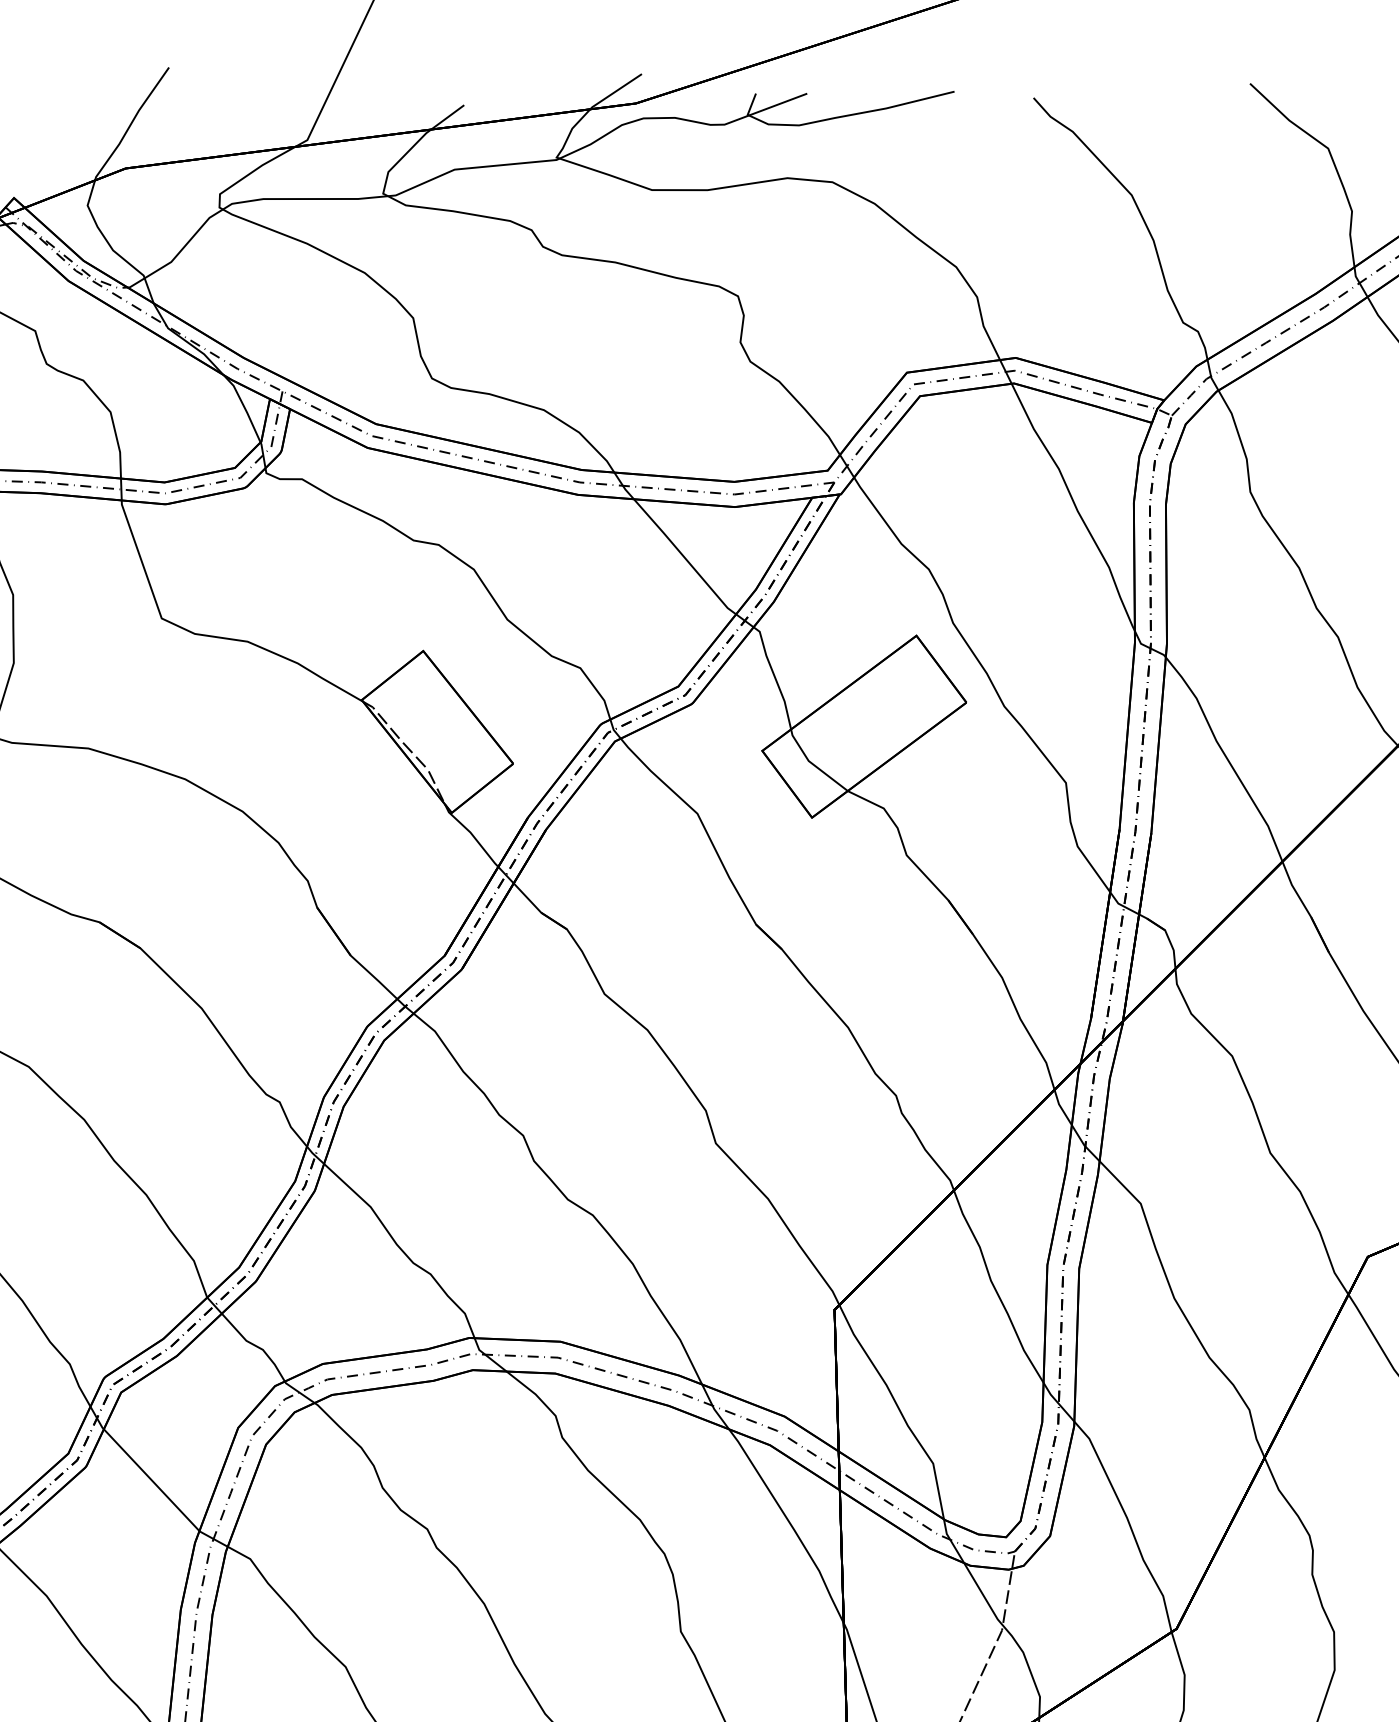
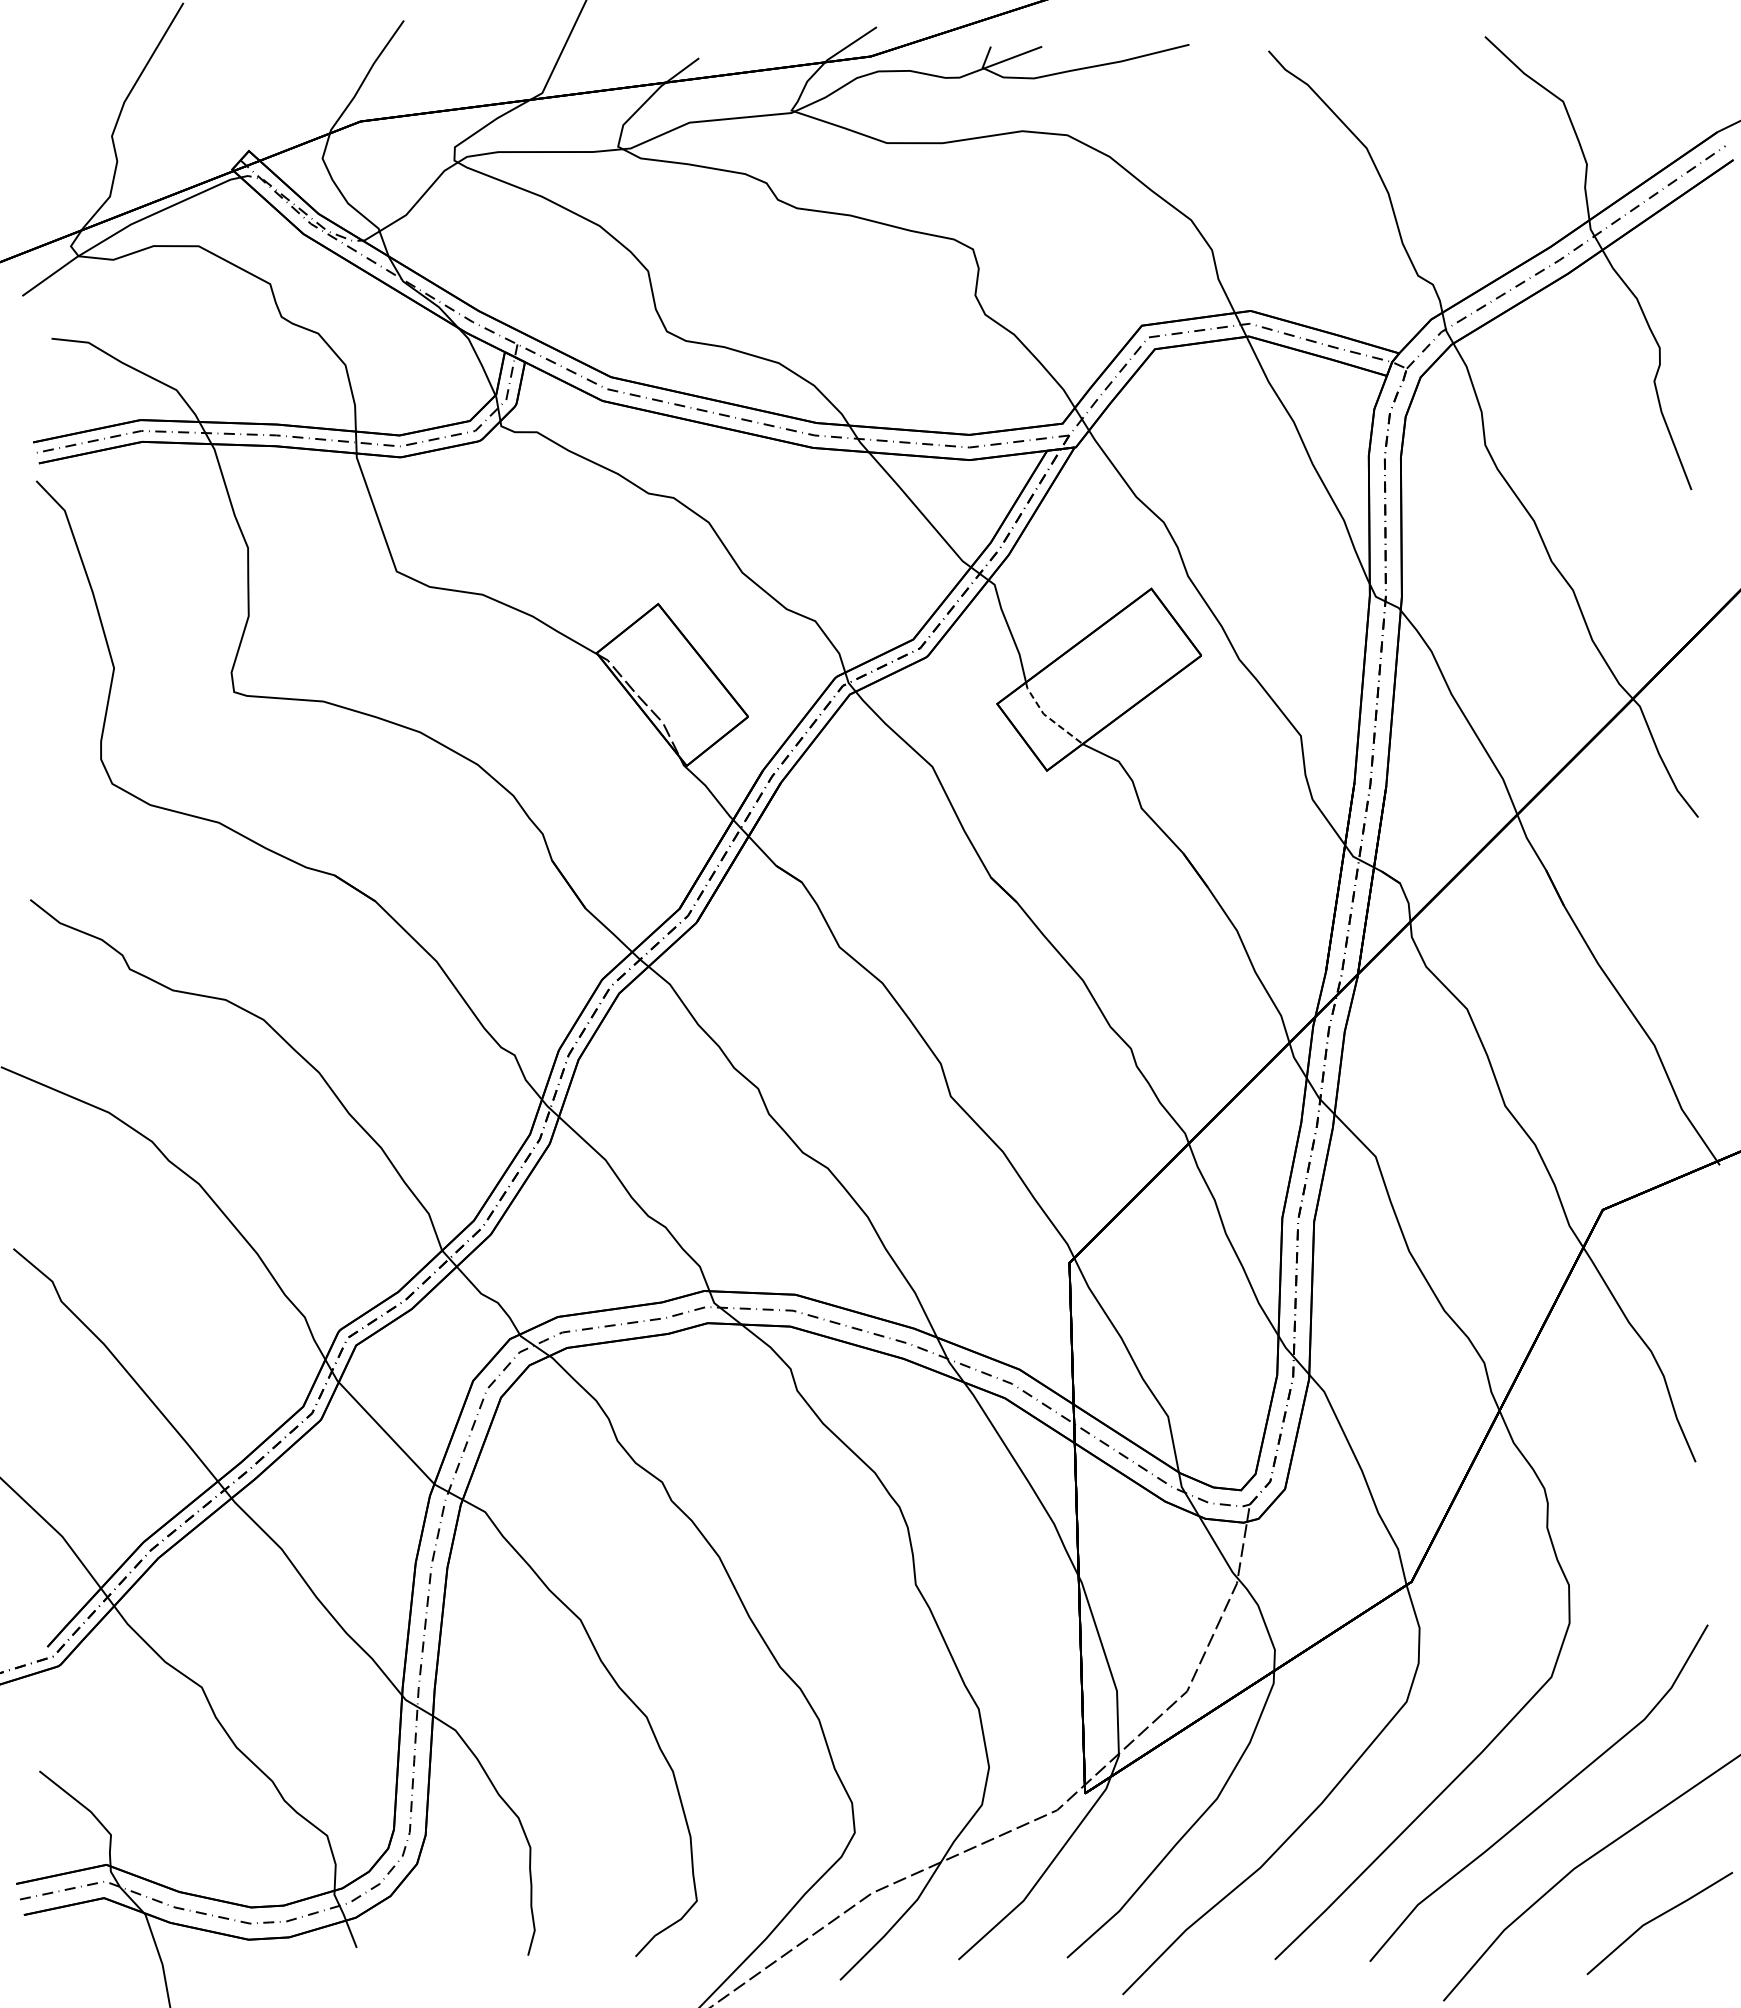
line: (812, 764) -> (1047, 717), solid -> dashed

